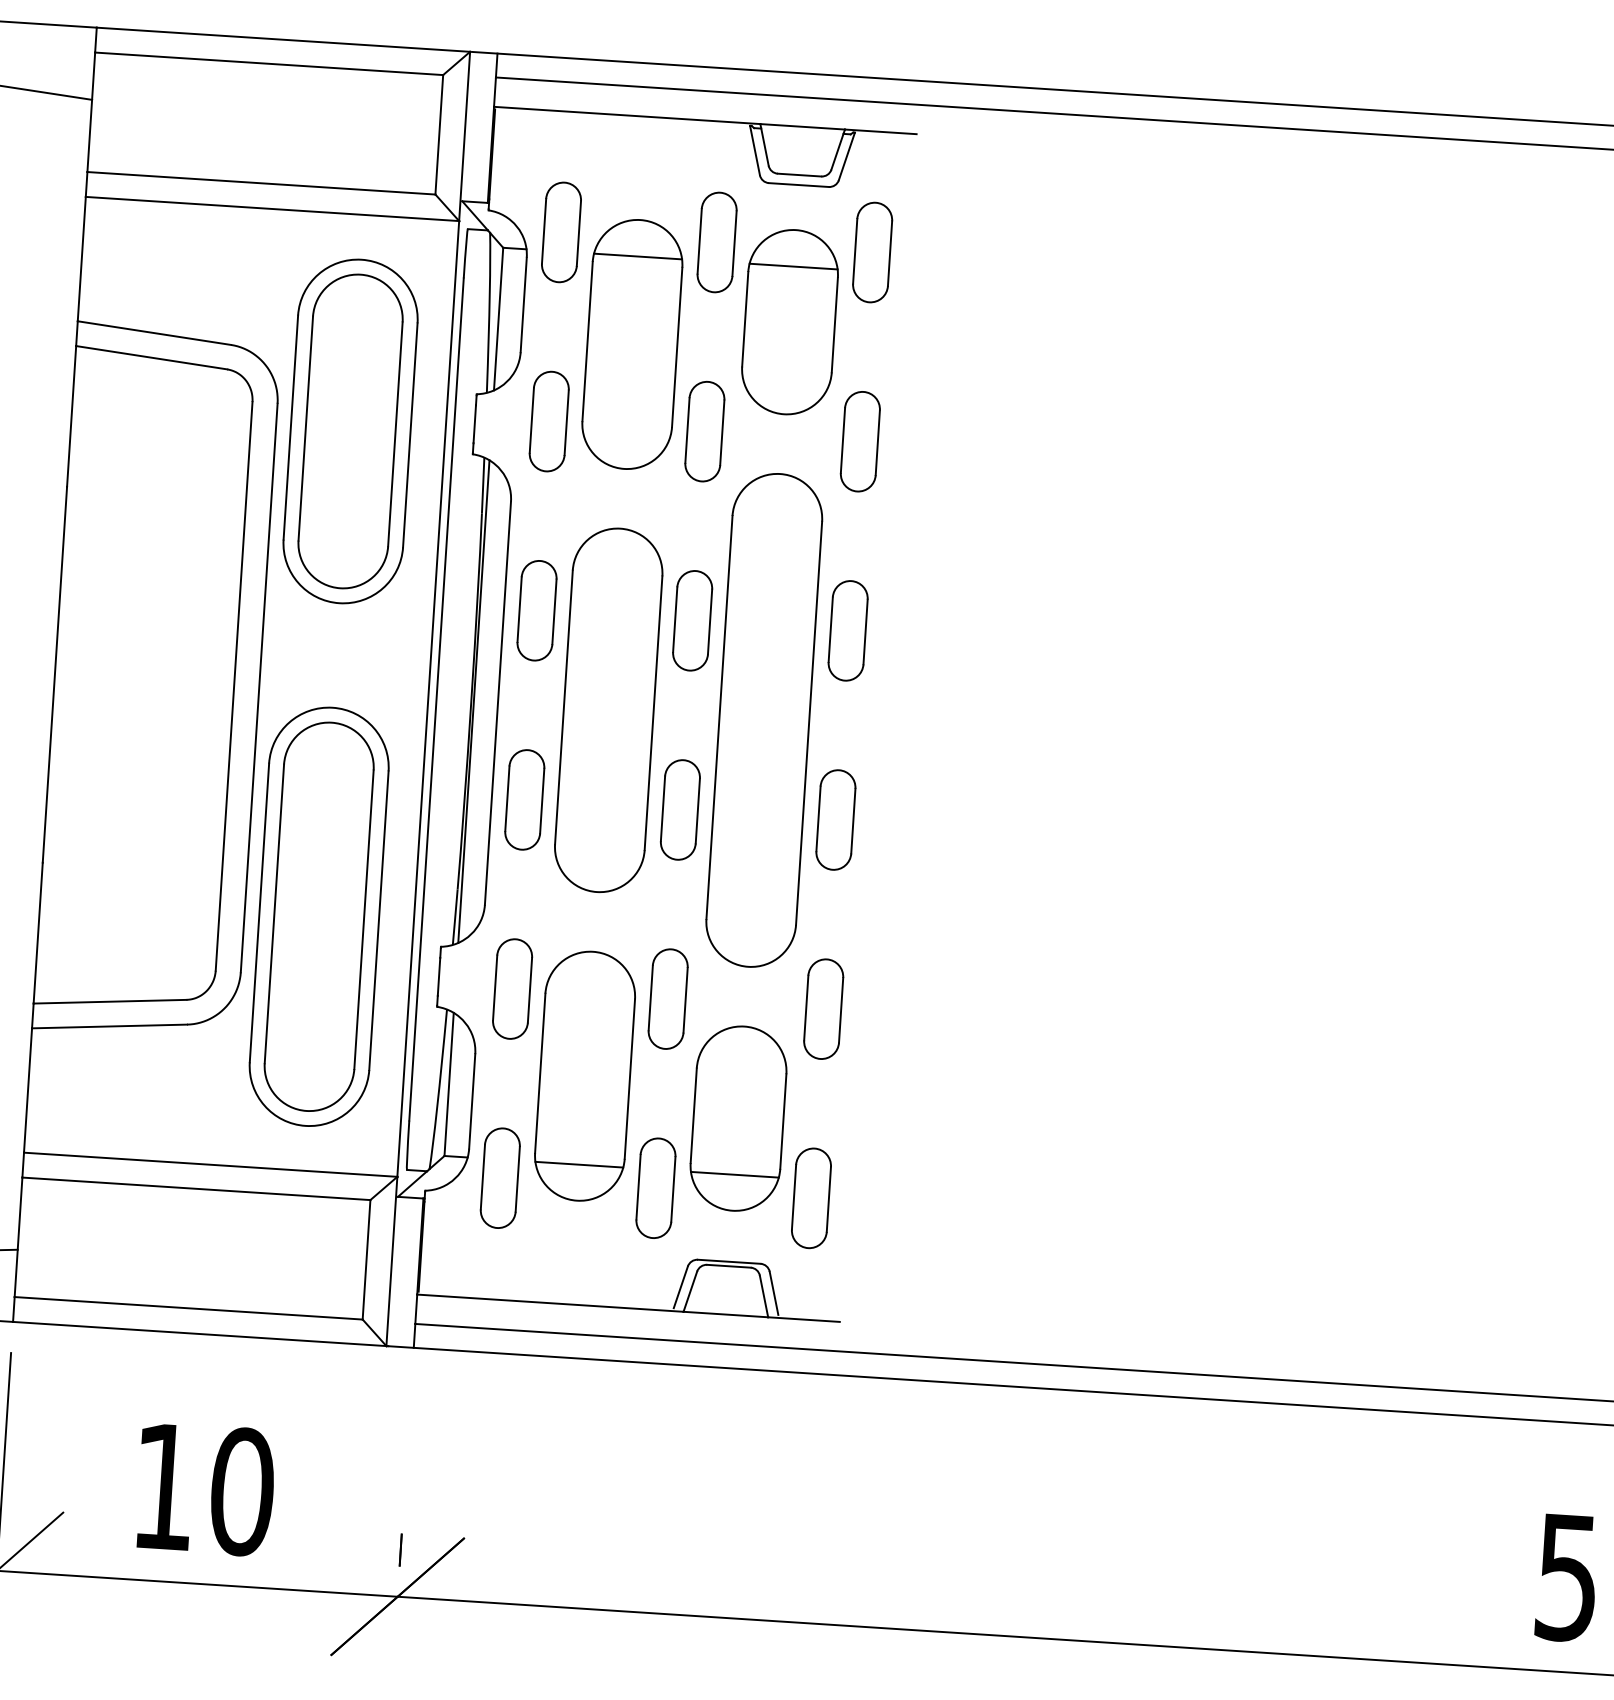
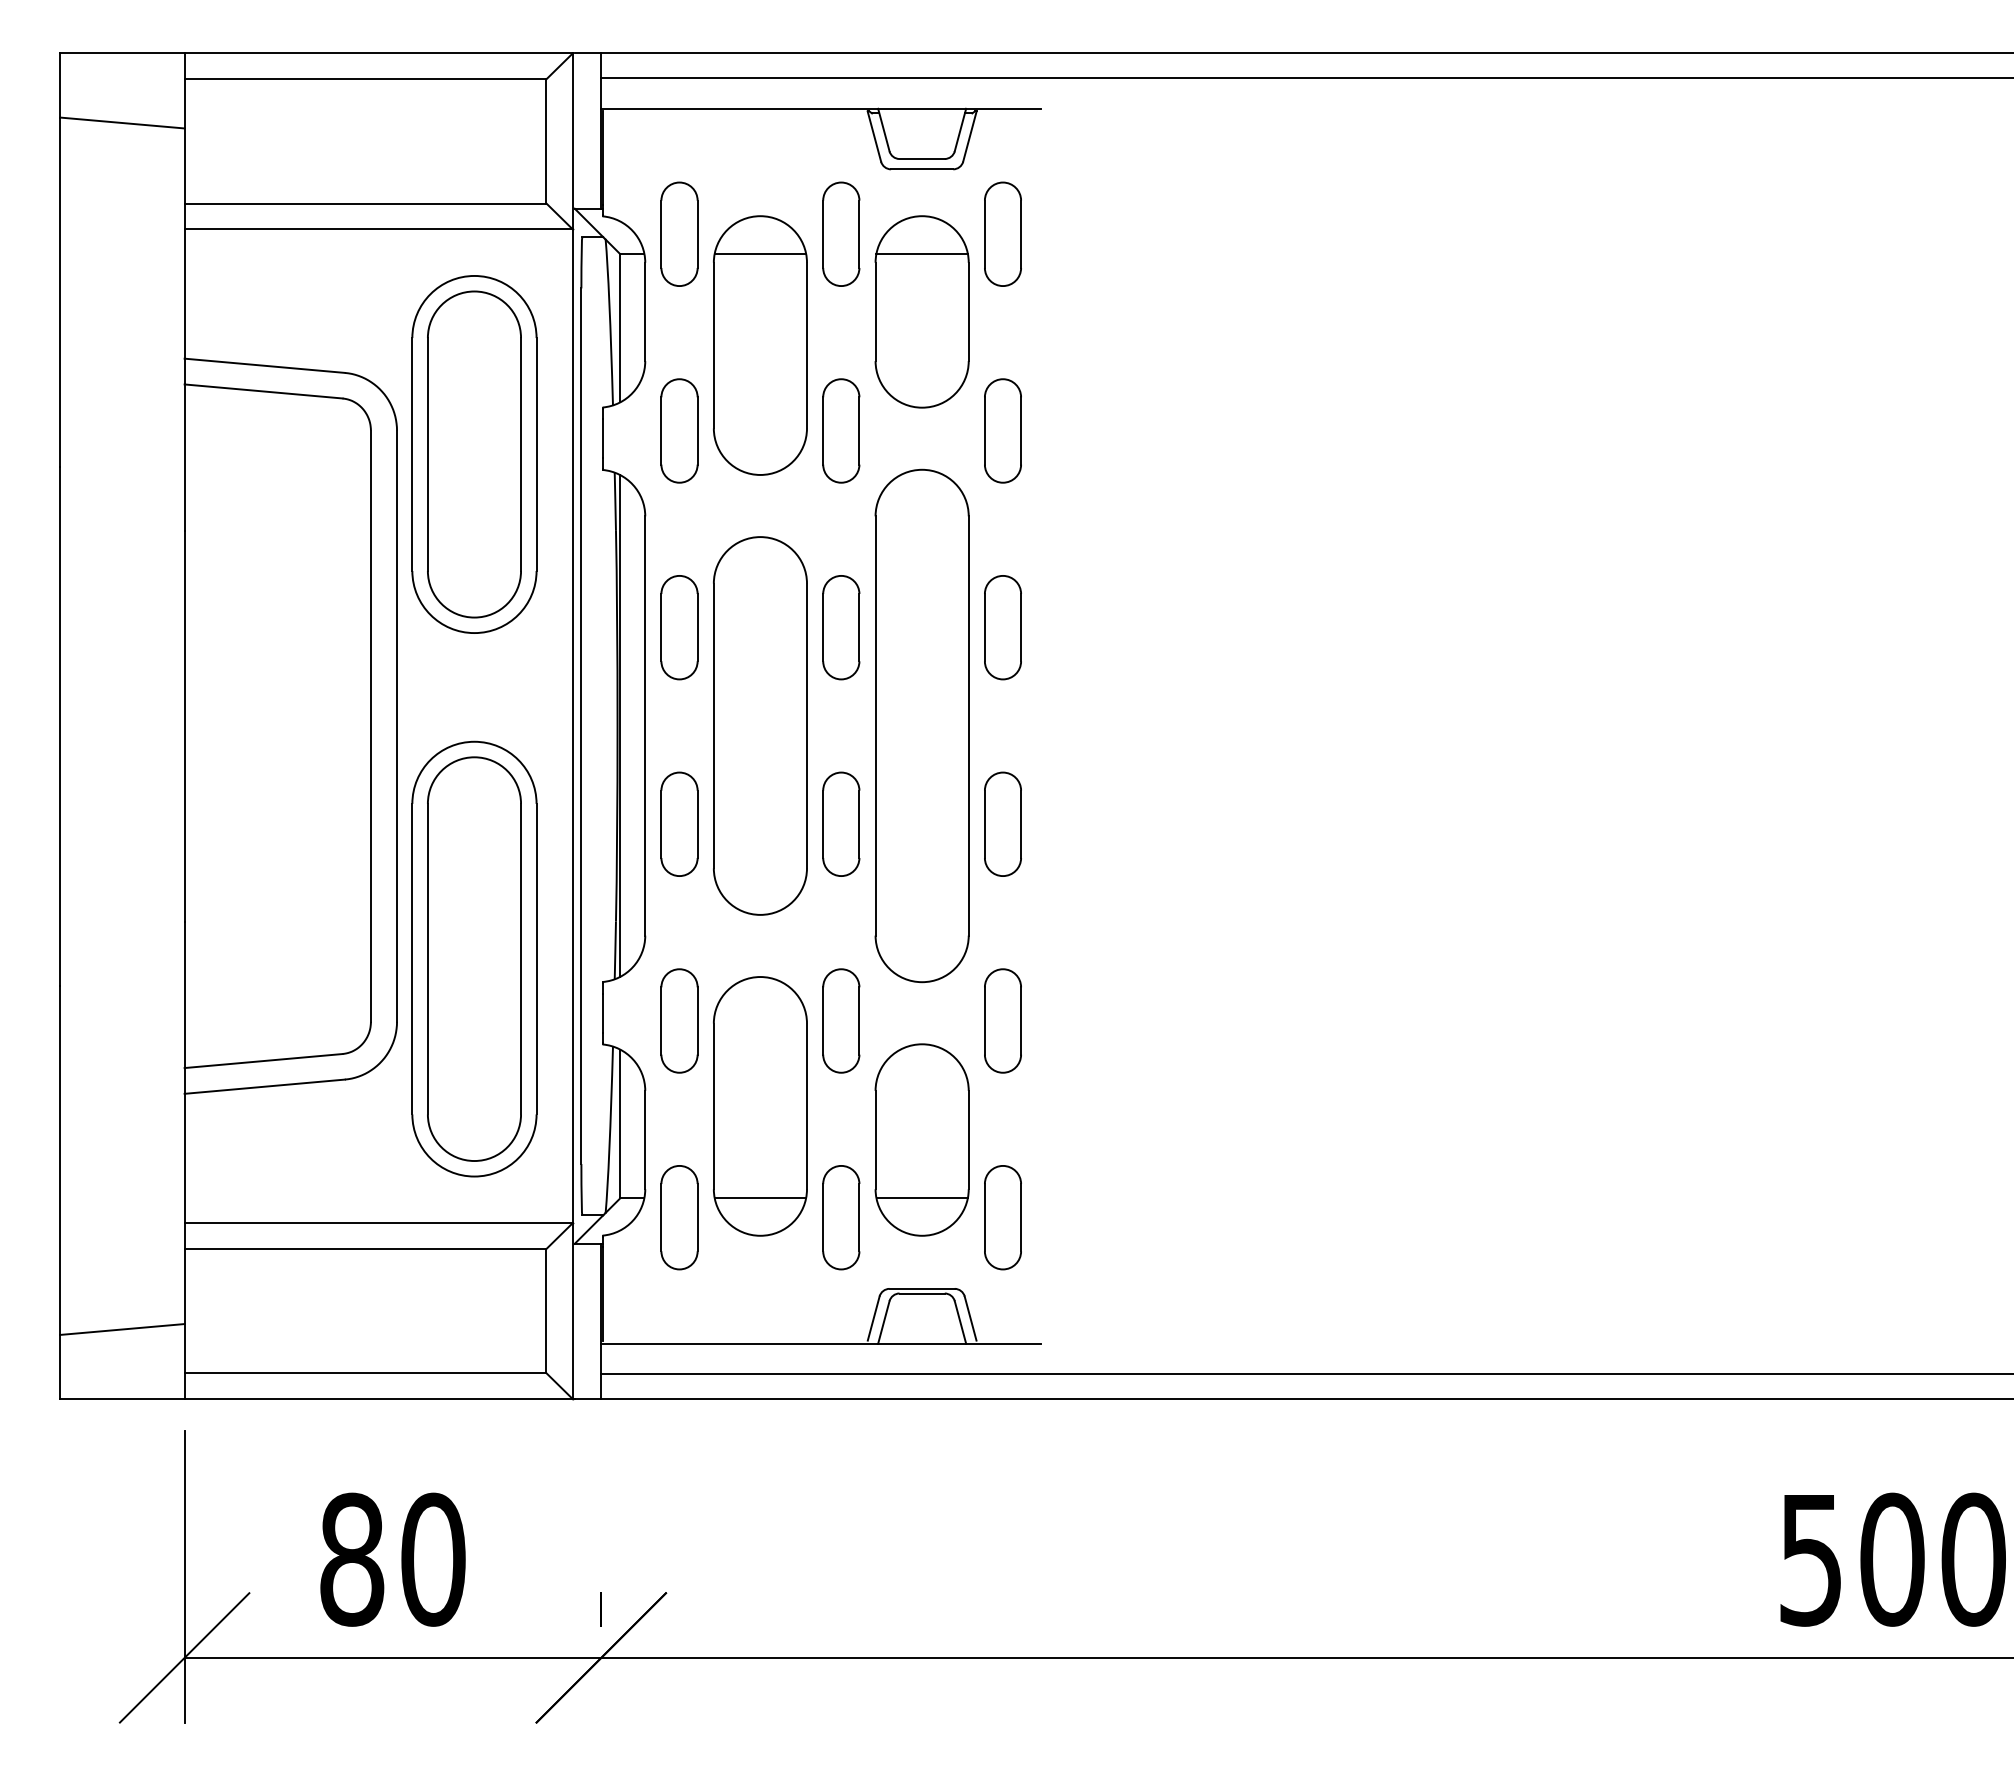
text: (164, 1486) -> (352, 1559), 10 -> 80

